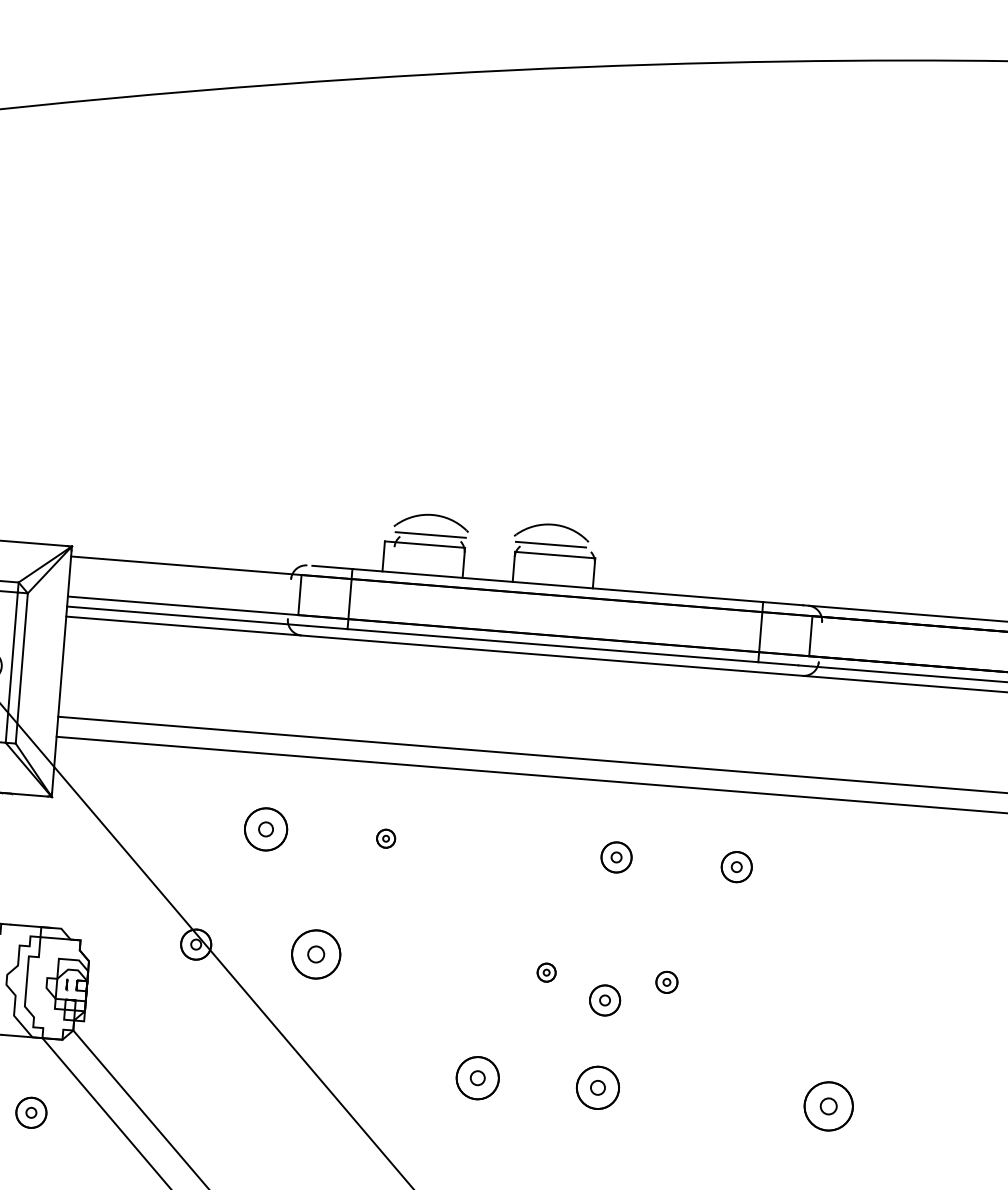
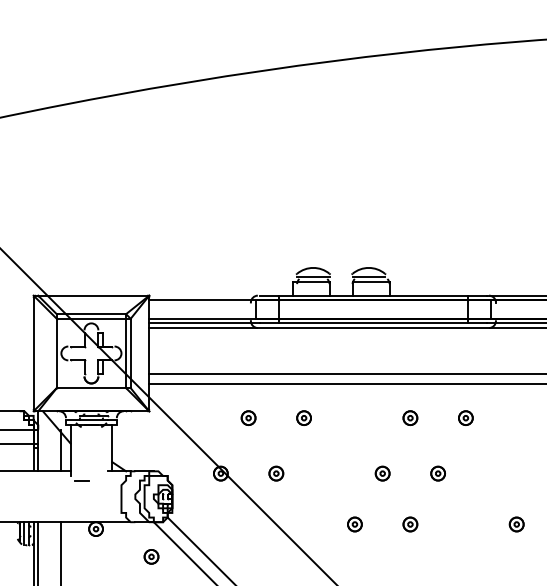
part: (265, 827) -> (248, 417), size x0.71
part: (385, 837) -> (303, 417), size x1.67
part: (316, 954) -> (276, 473), size x0.62
part: (546, 972) -> (382, 473), size x1.67
part: (665, 982) -> (437, 473), size x1.43
part: (605, 999) -> (410, 483), removed
part: (476, 1078) -> (354, 524), size x0.71
part: (598, 1087) -> (410, 524), size x0.71
part: (827, 1106) -> (516, 524), size x0.62

